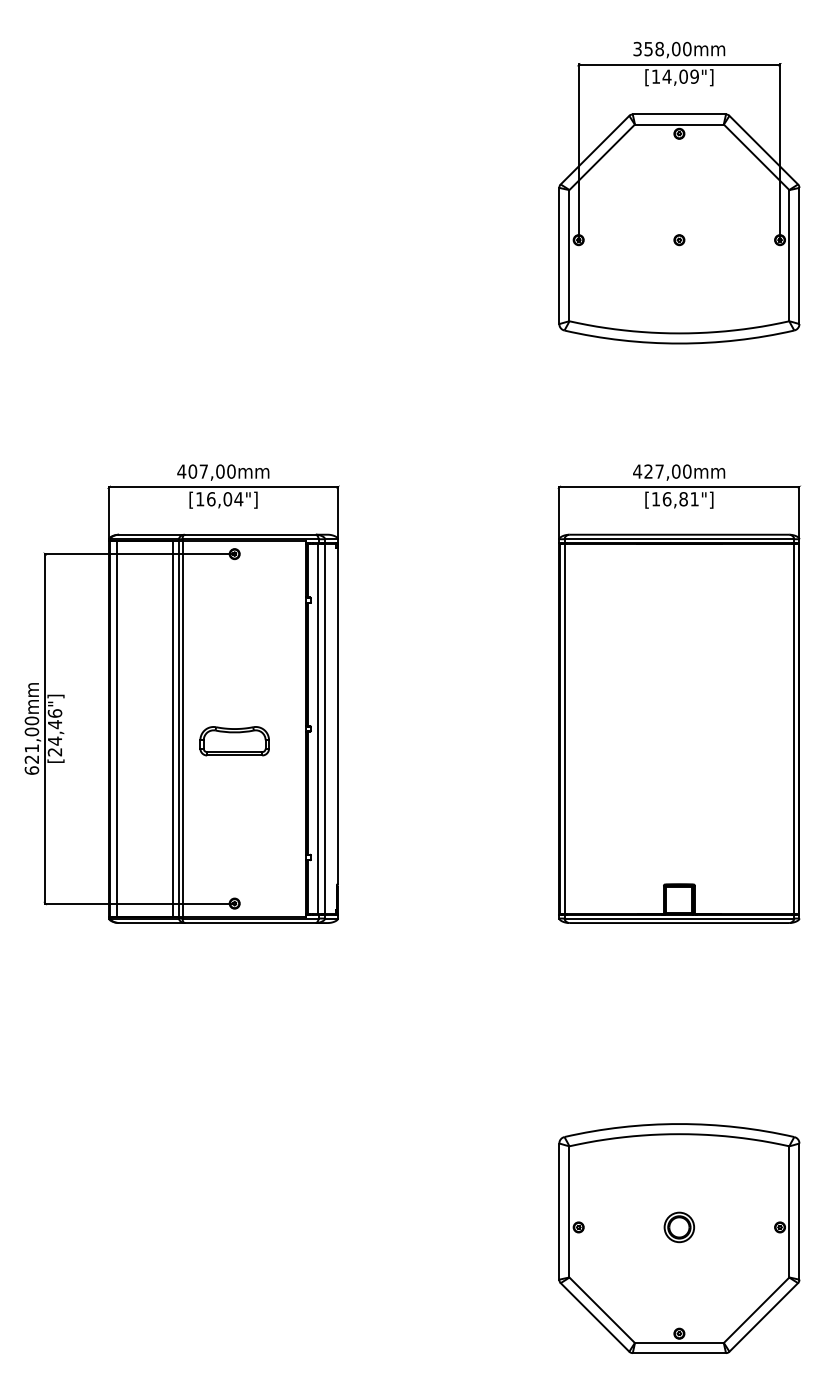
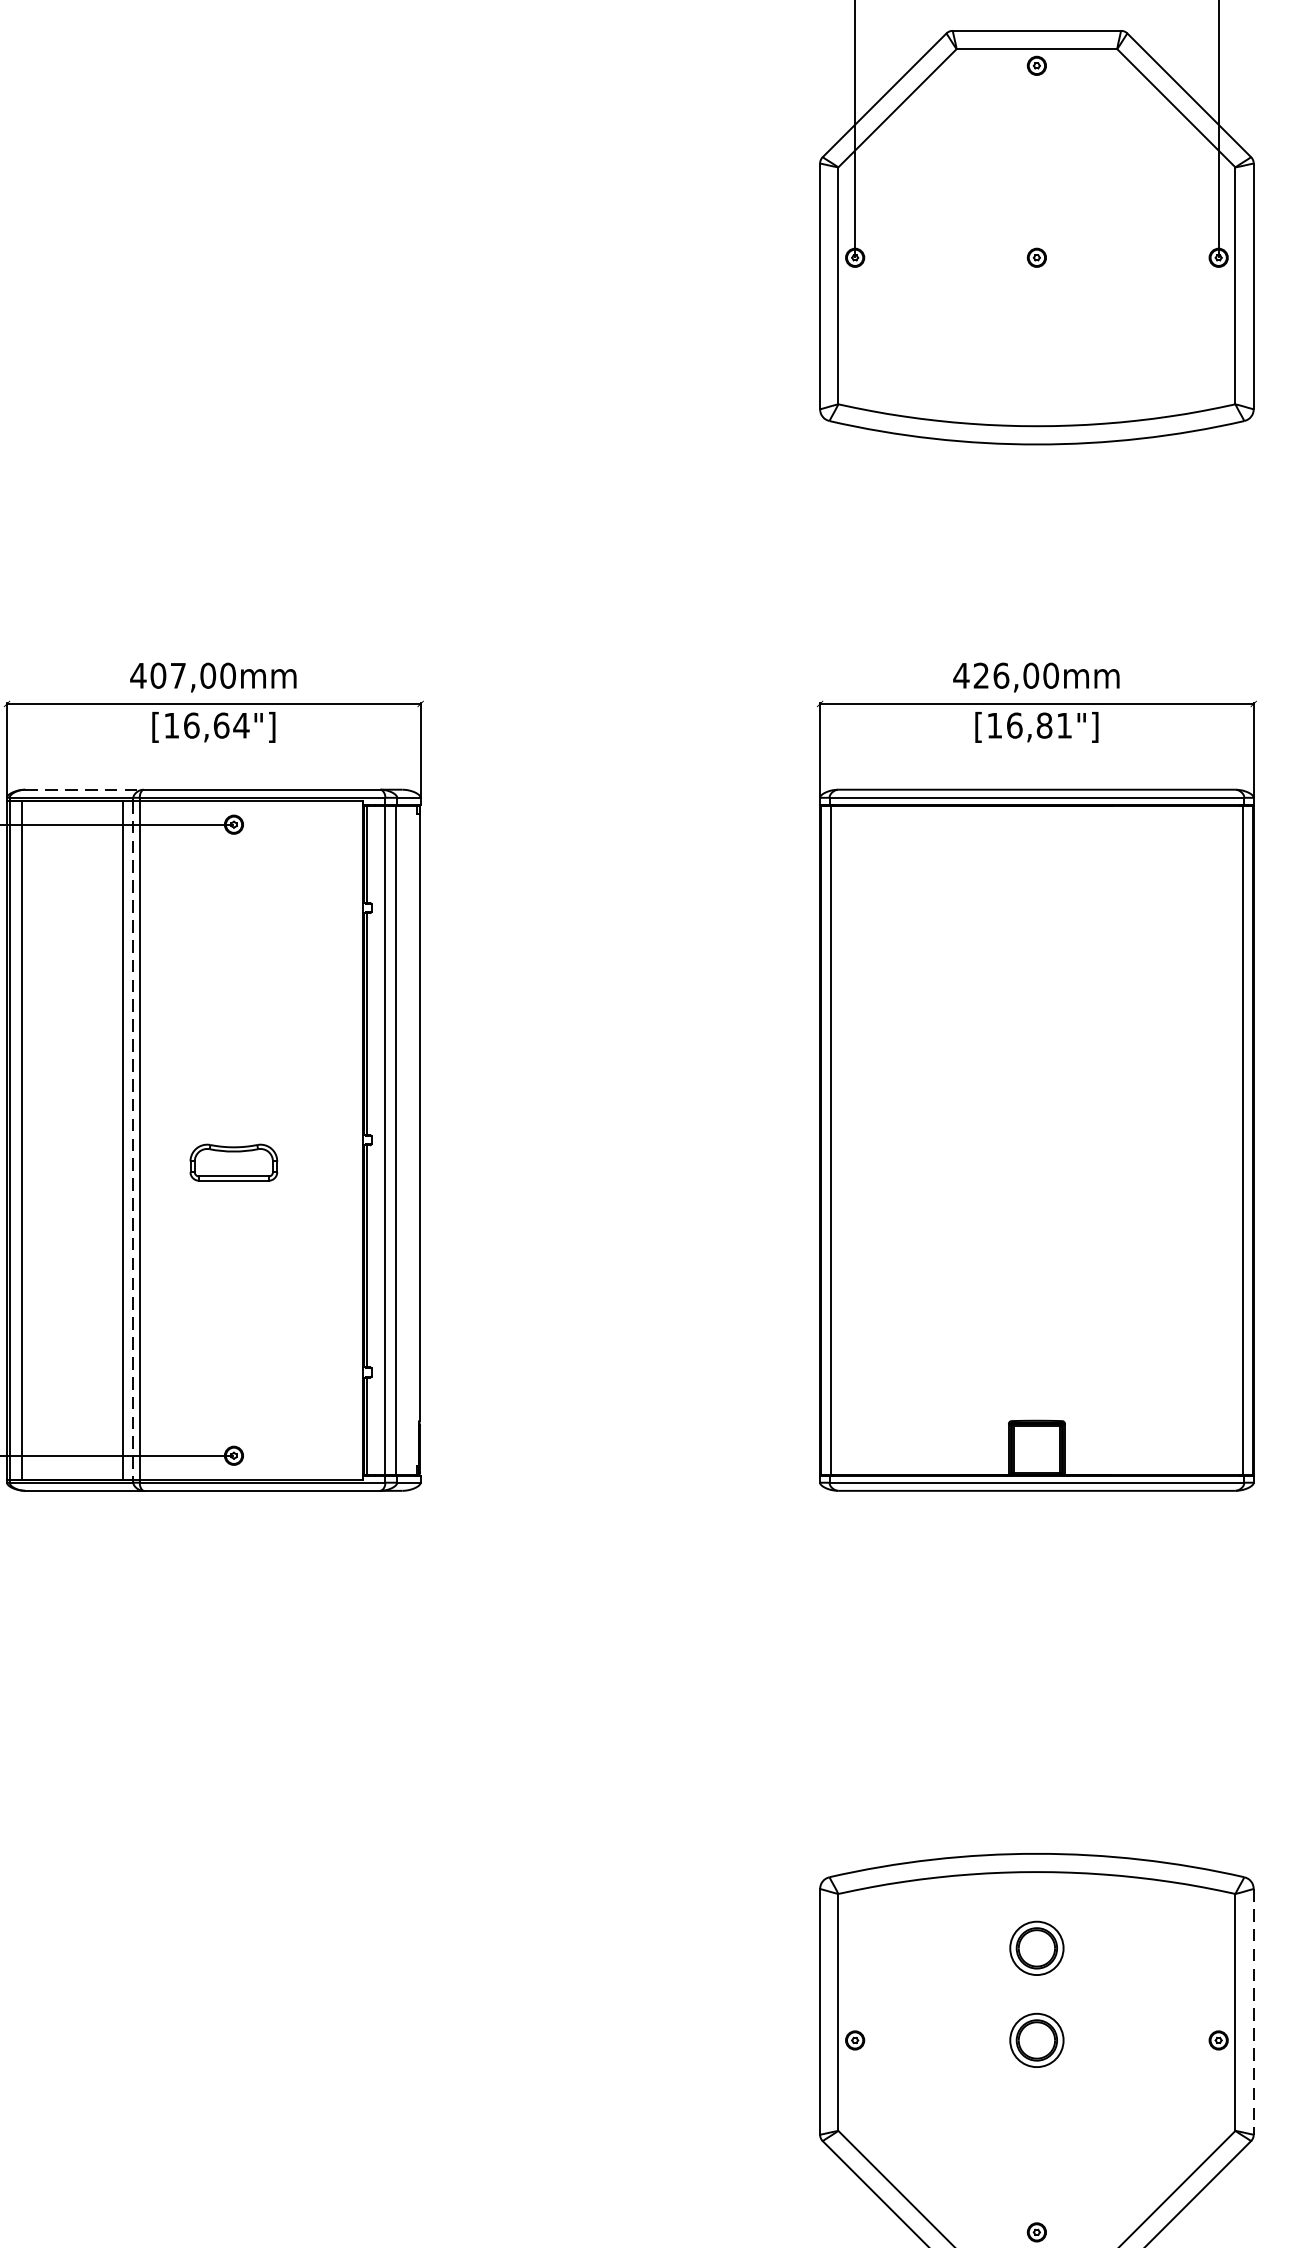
text: (659, 471) -> (1000, 675), 427,00mm -> 426,00mm
text: (227, 499) -> (220, 726), [16,04"] -> [16,64"]
line: (151, 534) -> (83, 789), solid -> dashed
line: (178, 728) -> (132, 1139), solid -> dashed
part: (234, 741) -> (233, 1163), size x0.7
part: (678, 1176) -> (1035, 1948), added
line: (799, 1212) -> (1253, 2013), solid -> dashed

